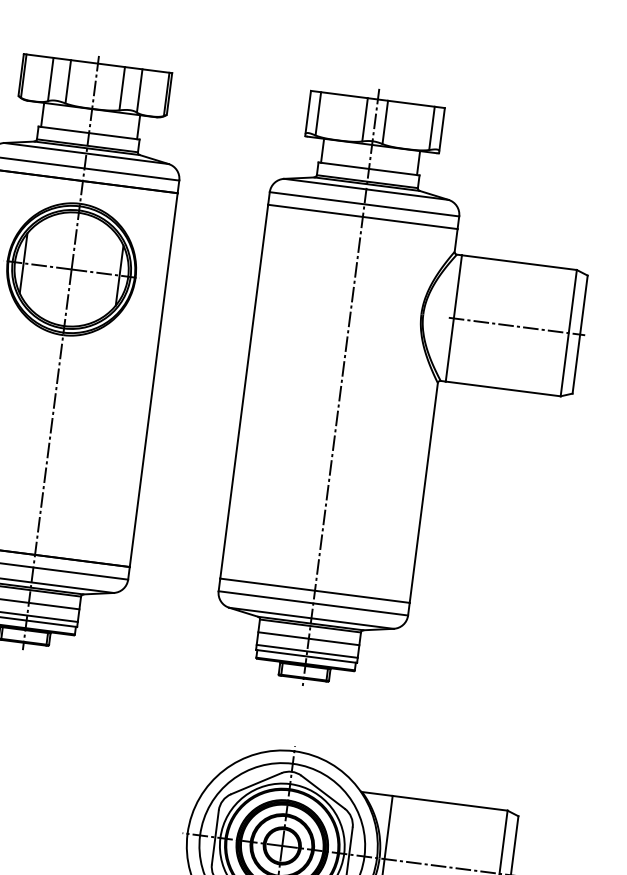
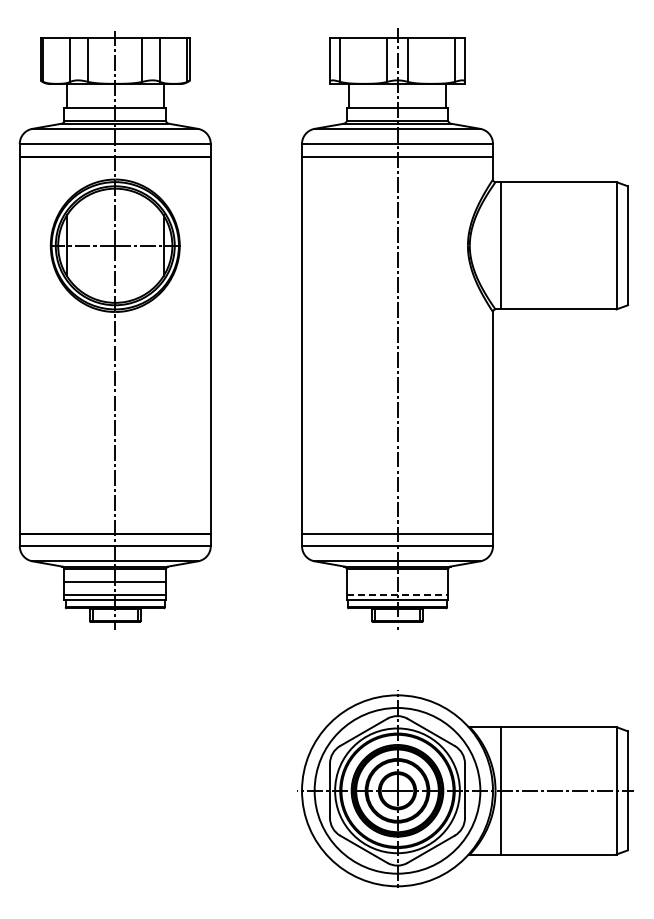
line: (517, 326) -> (564, 245), removed
line: (308, 638) -> (397, 581), removed
line: (307, 651) -> (397, 594), solid -> dashed

